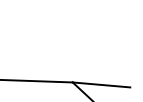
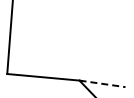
line: (102, 84) -> (103, 83), solid -> dashed

